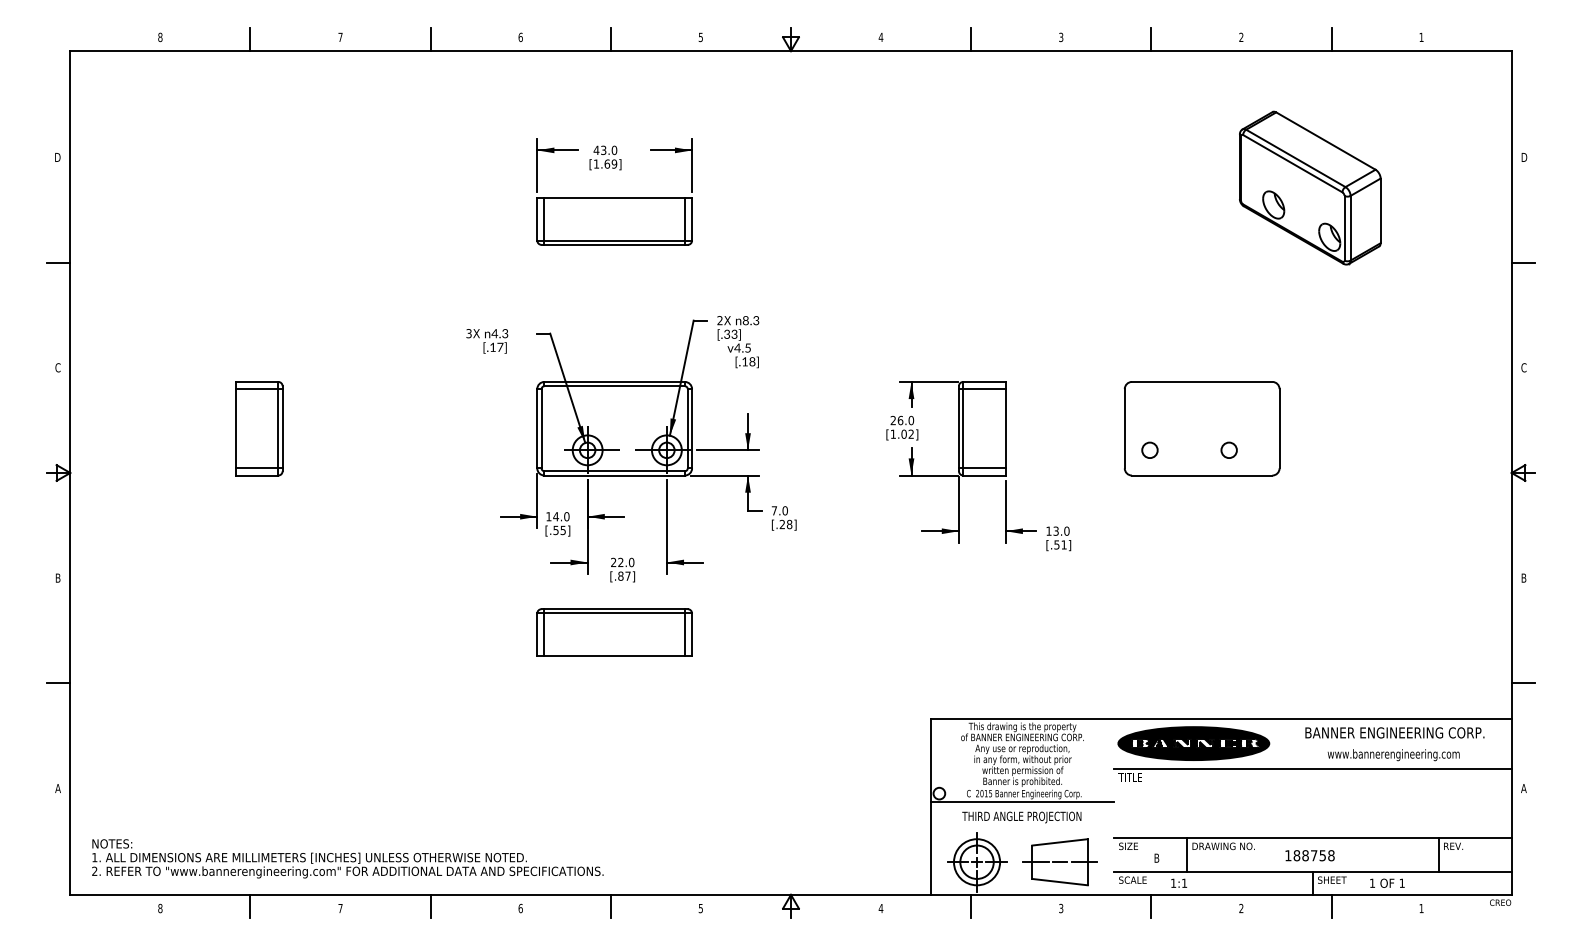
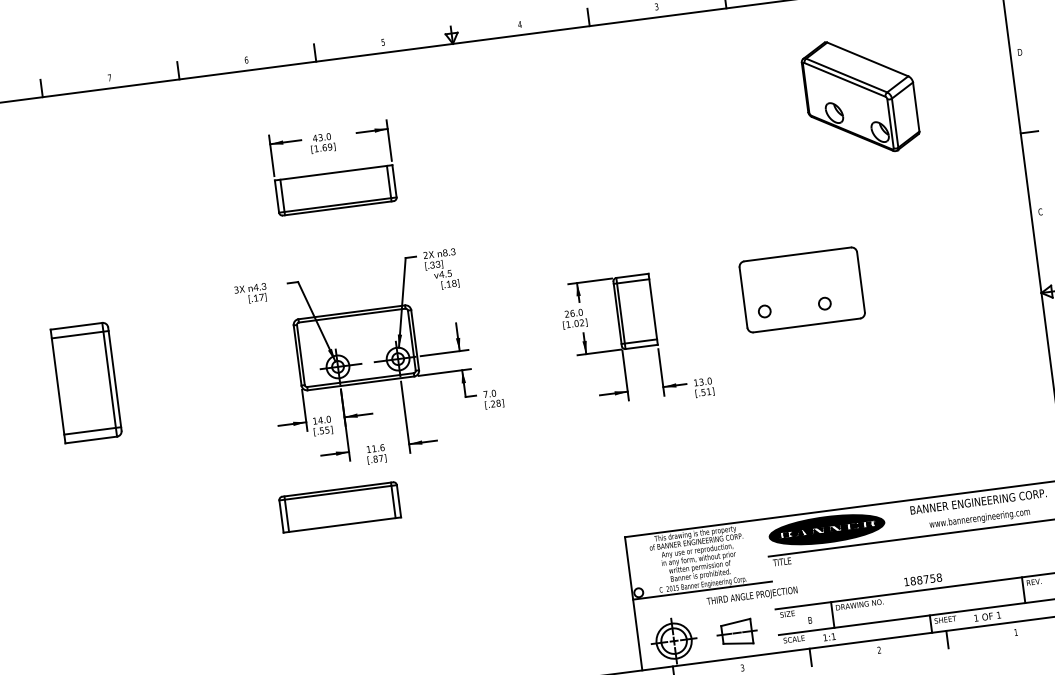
part: (259, 428) -> (86, 382), size x1.6
text: (622, 561) -> (375, 447), 22.0 -> 11.6
part: (614, 632) -> (339, 507), moved
text: (1021, 817) -> (752, 596), moved
text: (1309, 855) -> (922, 579), moved
part: (1059, 862) -> (736, 633), size x0.7

